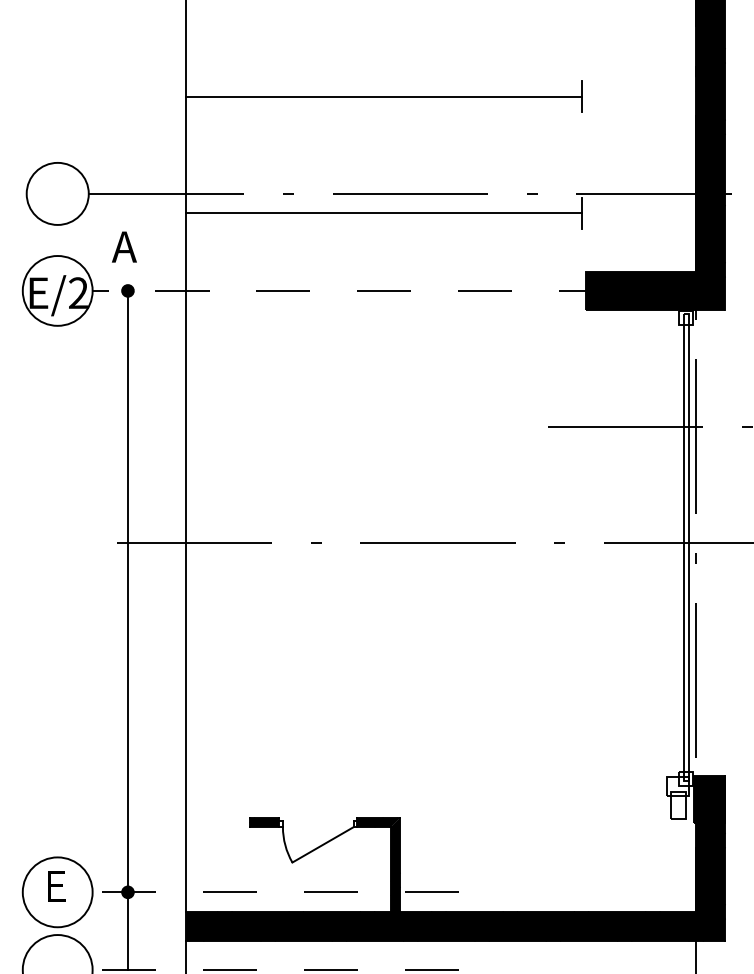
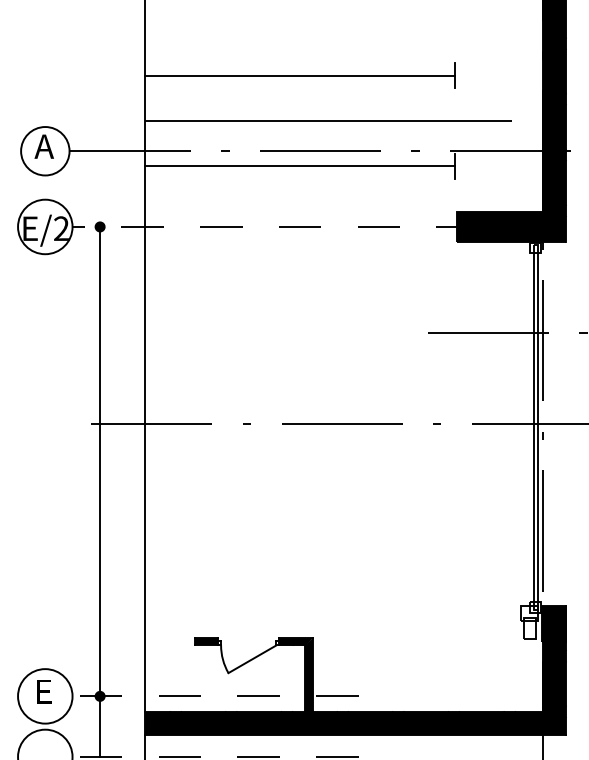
line: (420, 155) -> (328, 121), added
text: (124, 246) -> (44, 146), moved

